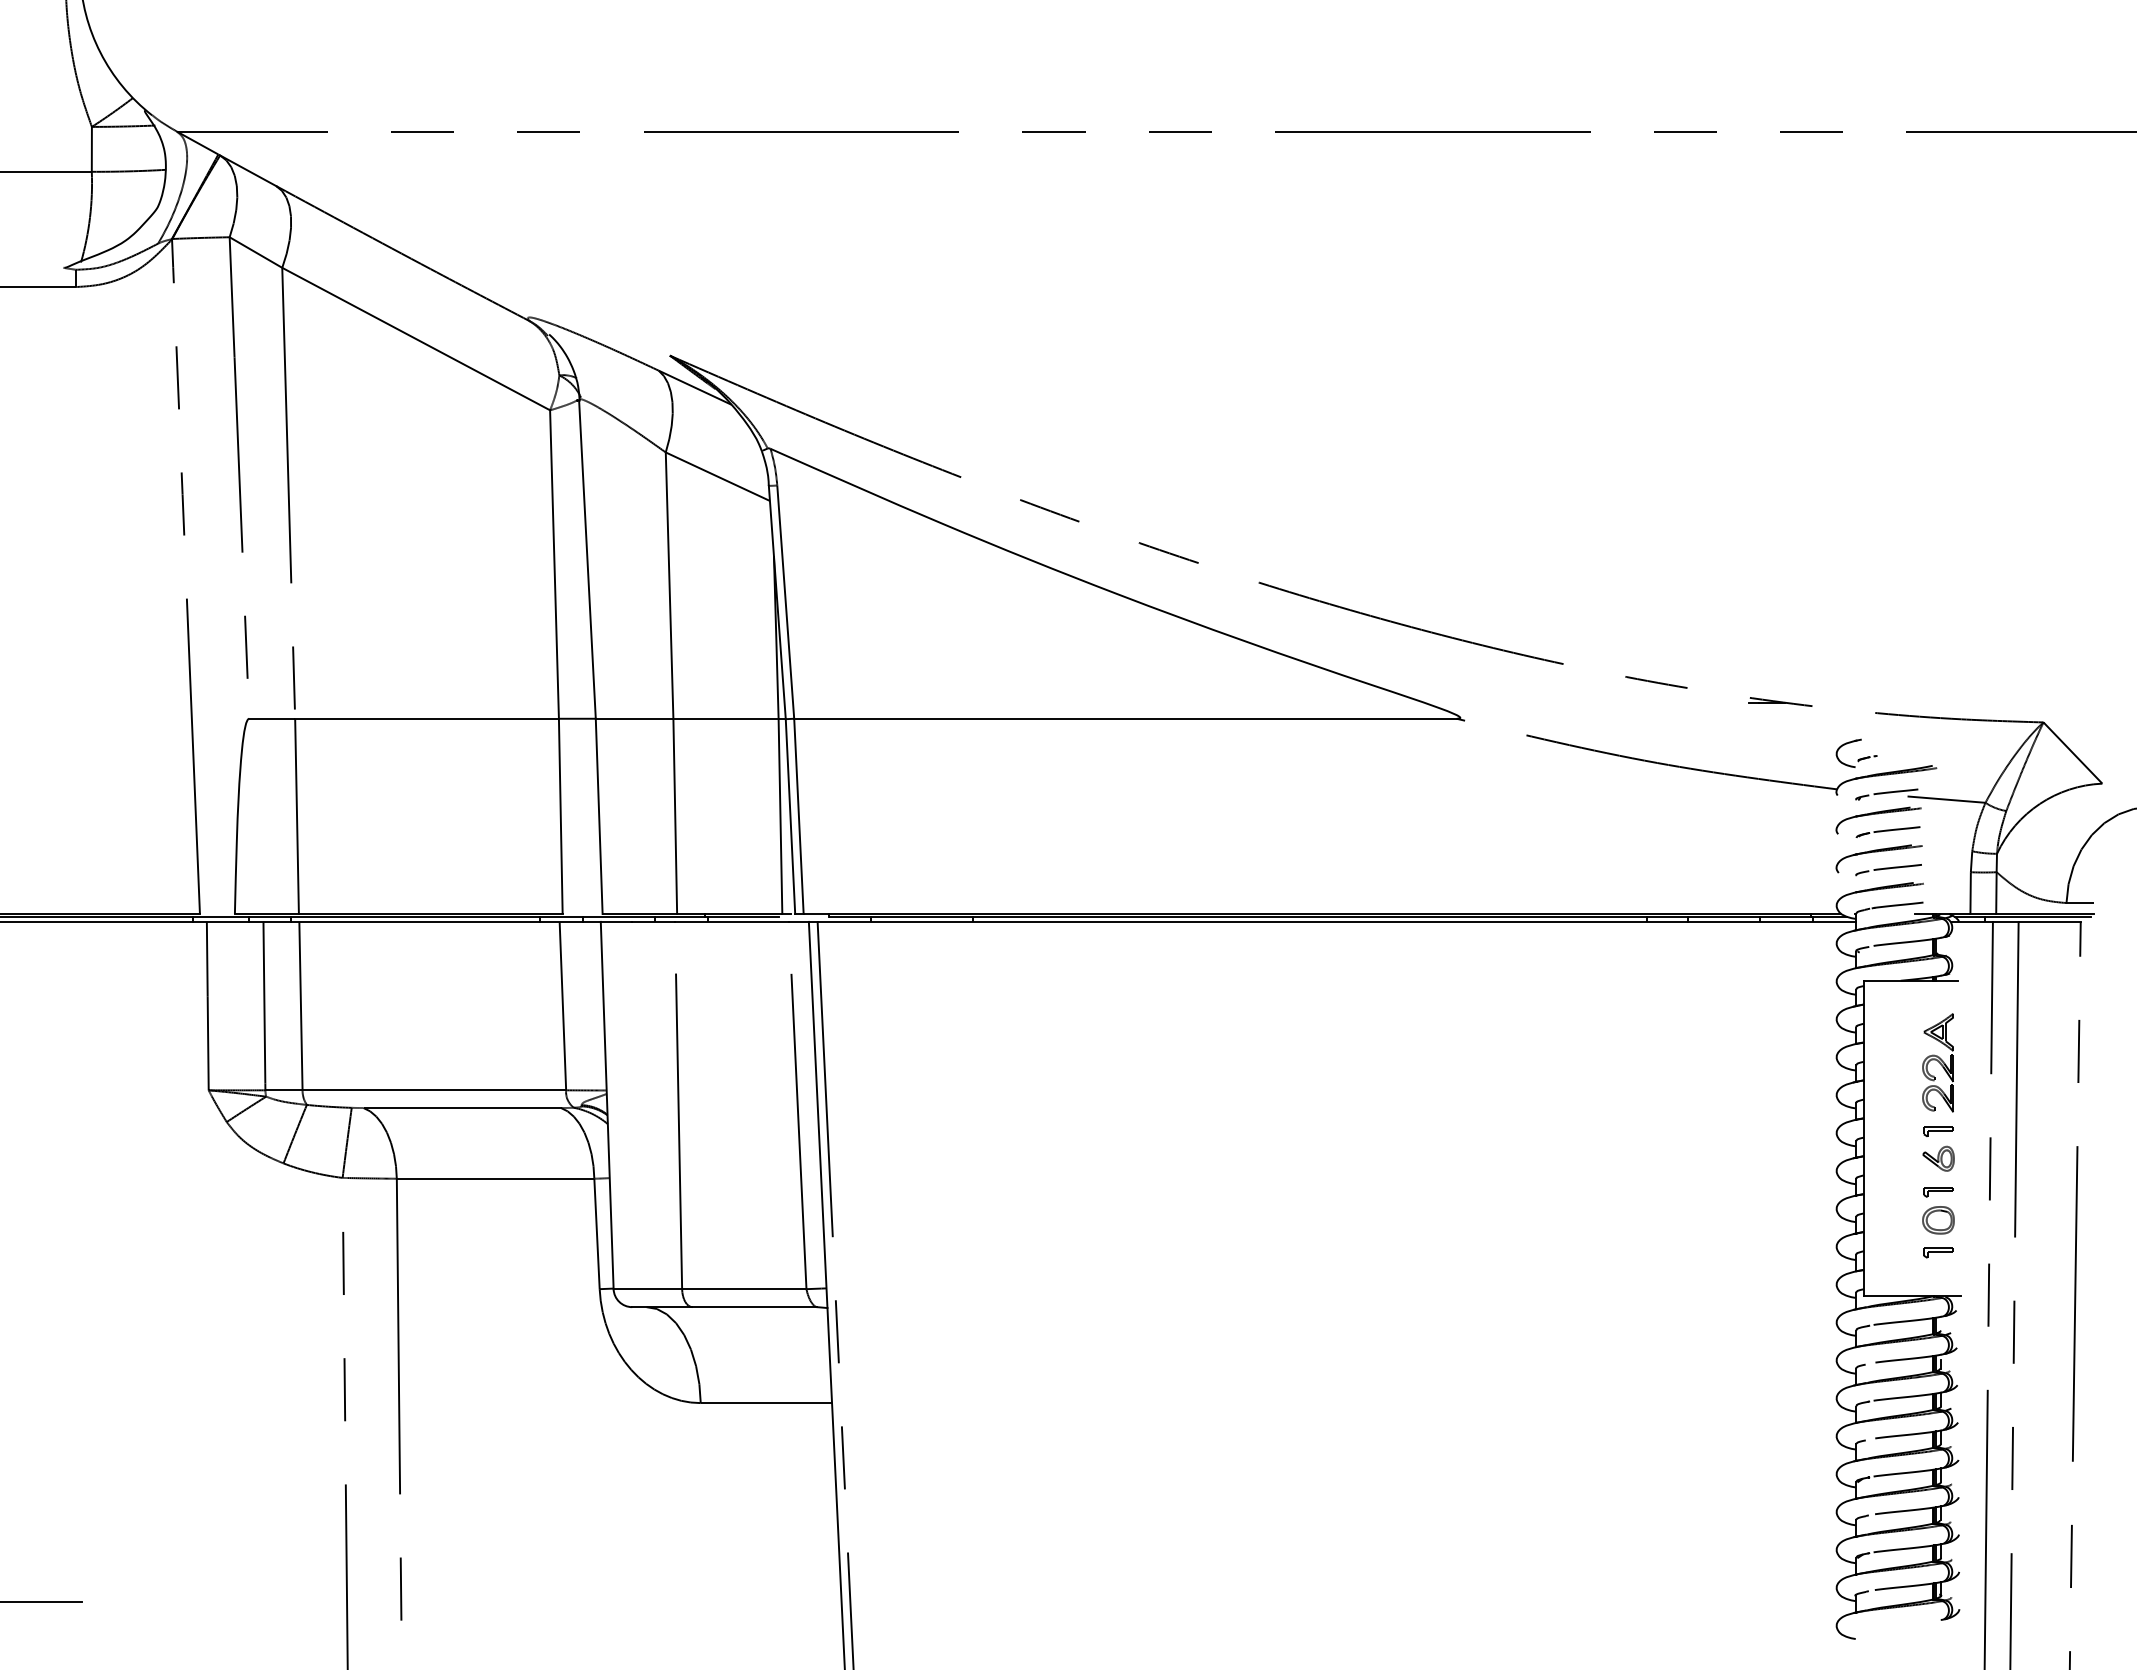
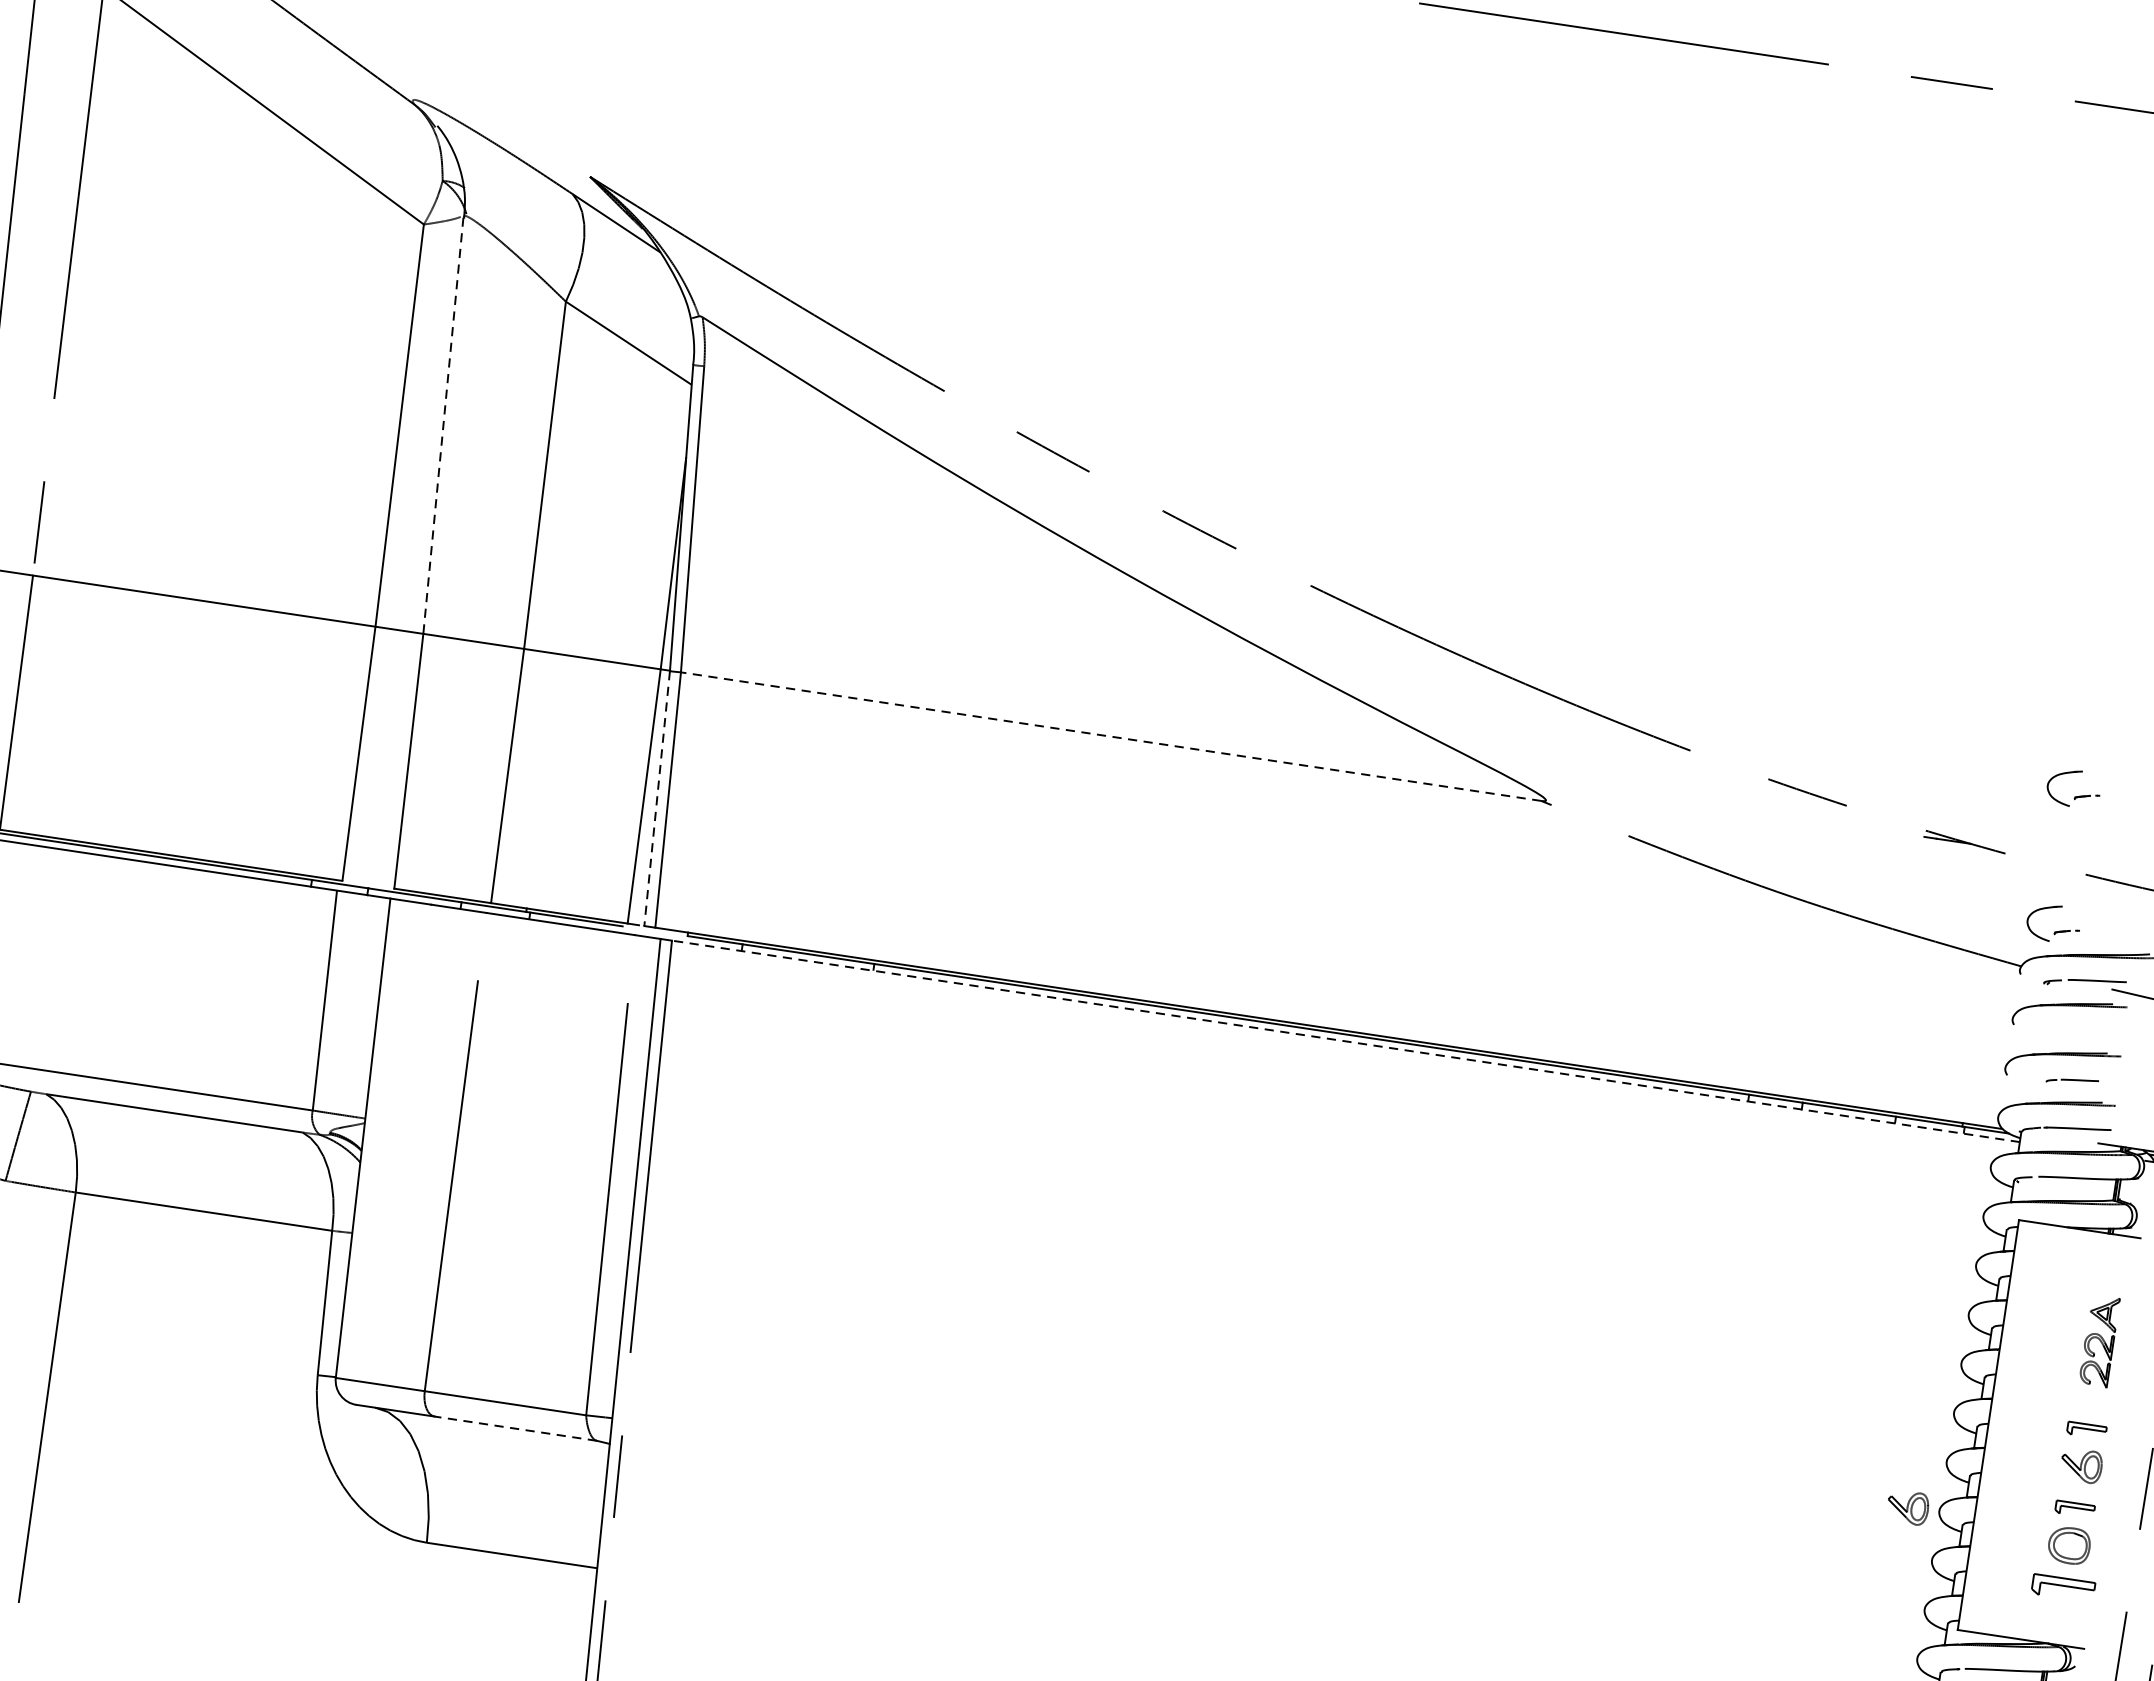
line: (587, 560) -> (443, 426), solid -> dashed
part: (1859, 654) -> (2076, 795), added
line: (1124, 718) -> (1109, 736), solid -> dashed
line: (790, 816) -> (657, 798), solid -> dashed
part: (1887, 831) -> (2078, 1030), removed
part: (1888, 870) -> (2072, 1081), size x0.6
line: (1336, 921) -> (1345, 1040), solid -> dashed
part: (1937, 1062) -> (2098, 1340), size x0.7
part: (1812, 1209) -> (1907, 1507), added
part: (1938, 1252) -> (2063, 1587), size x1.6
line: (754, 1307) -> (515, 1429), solid -> dashed

